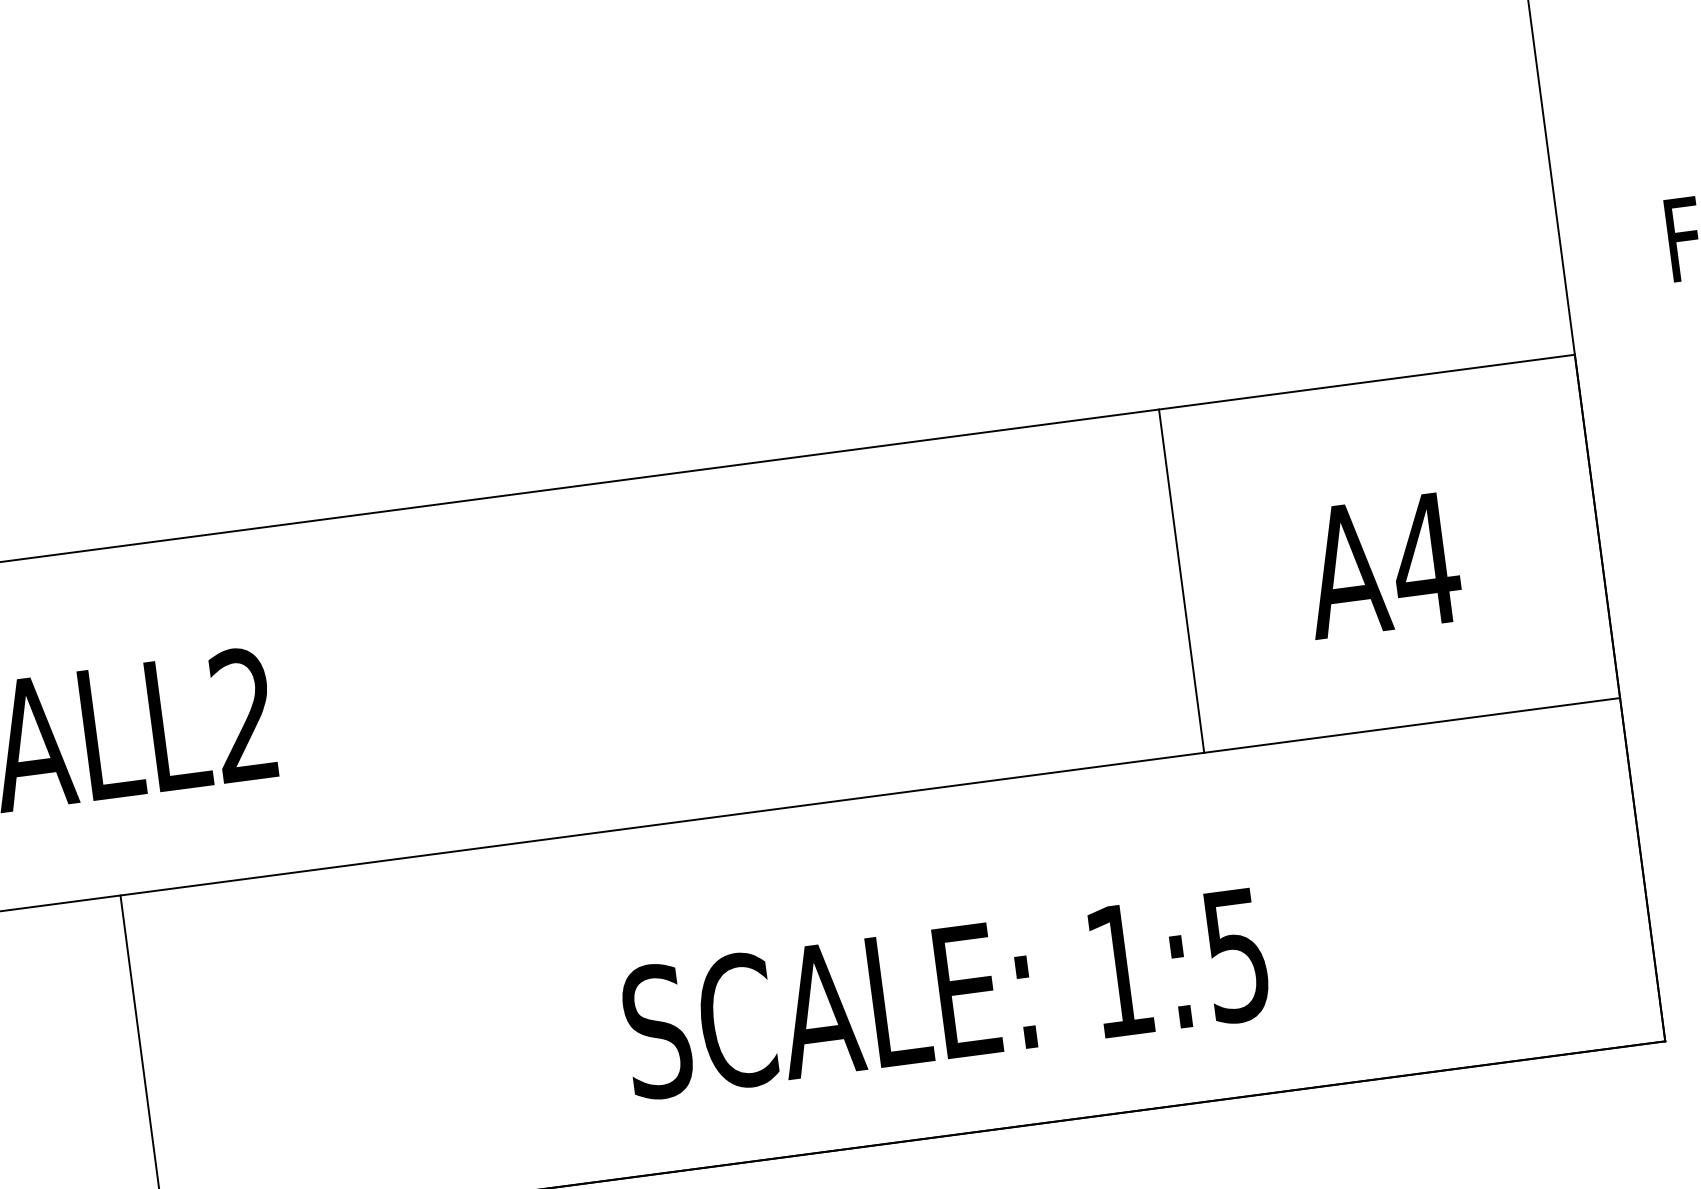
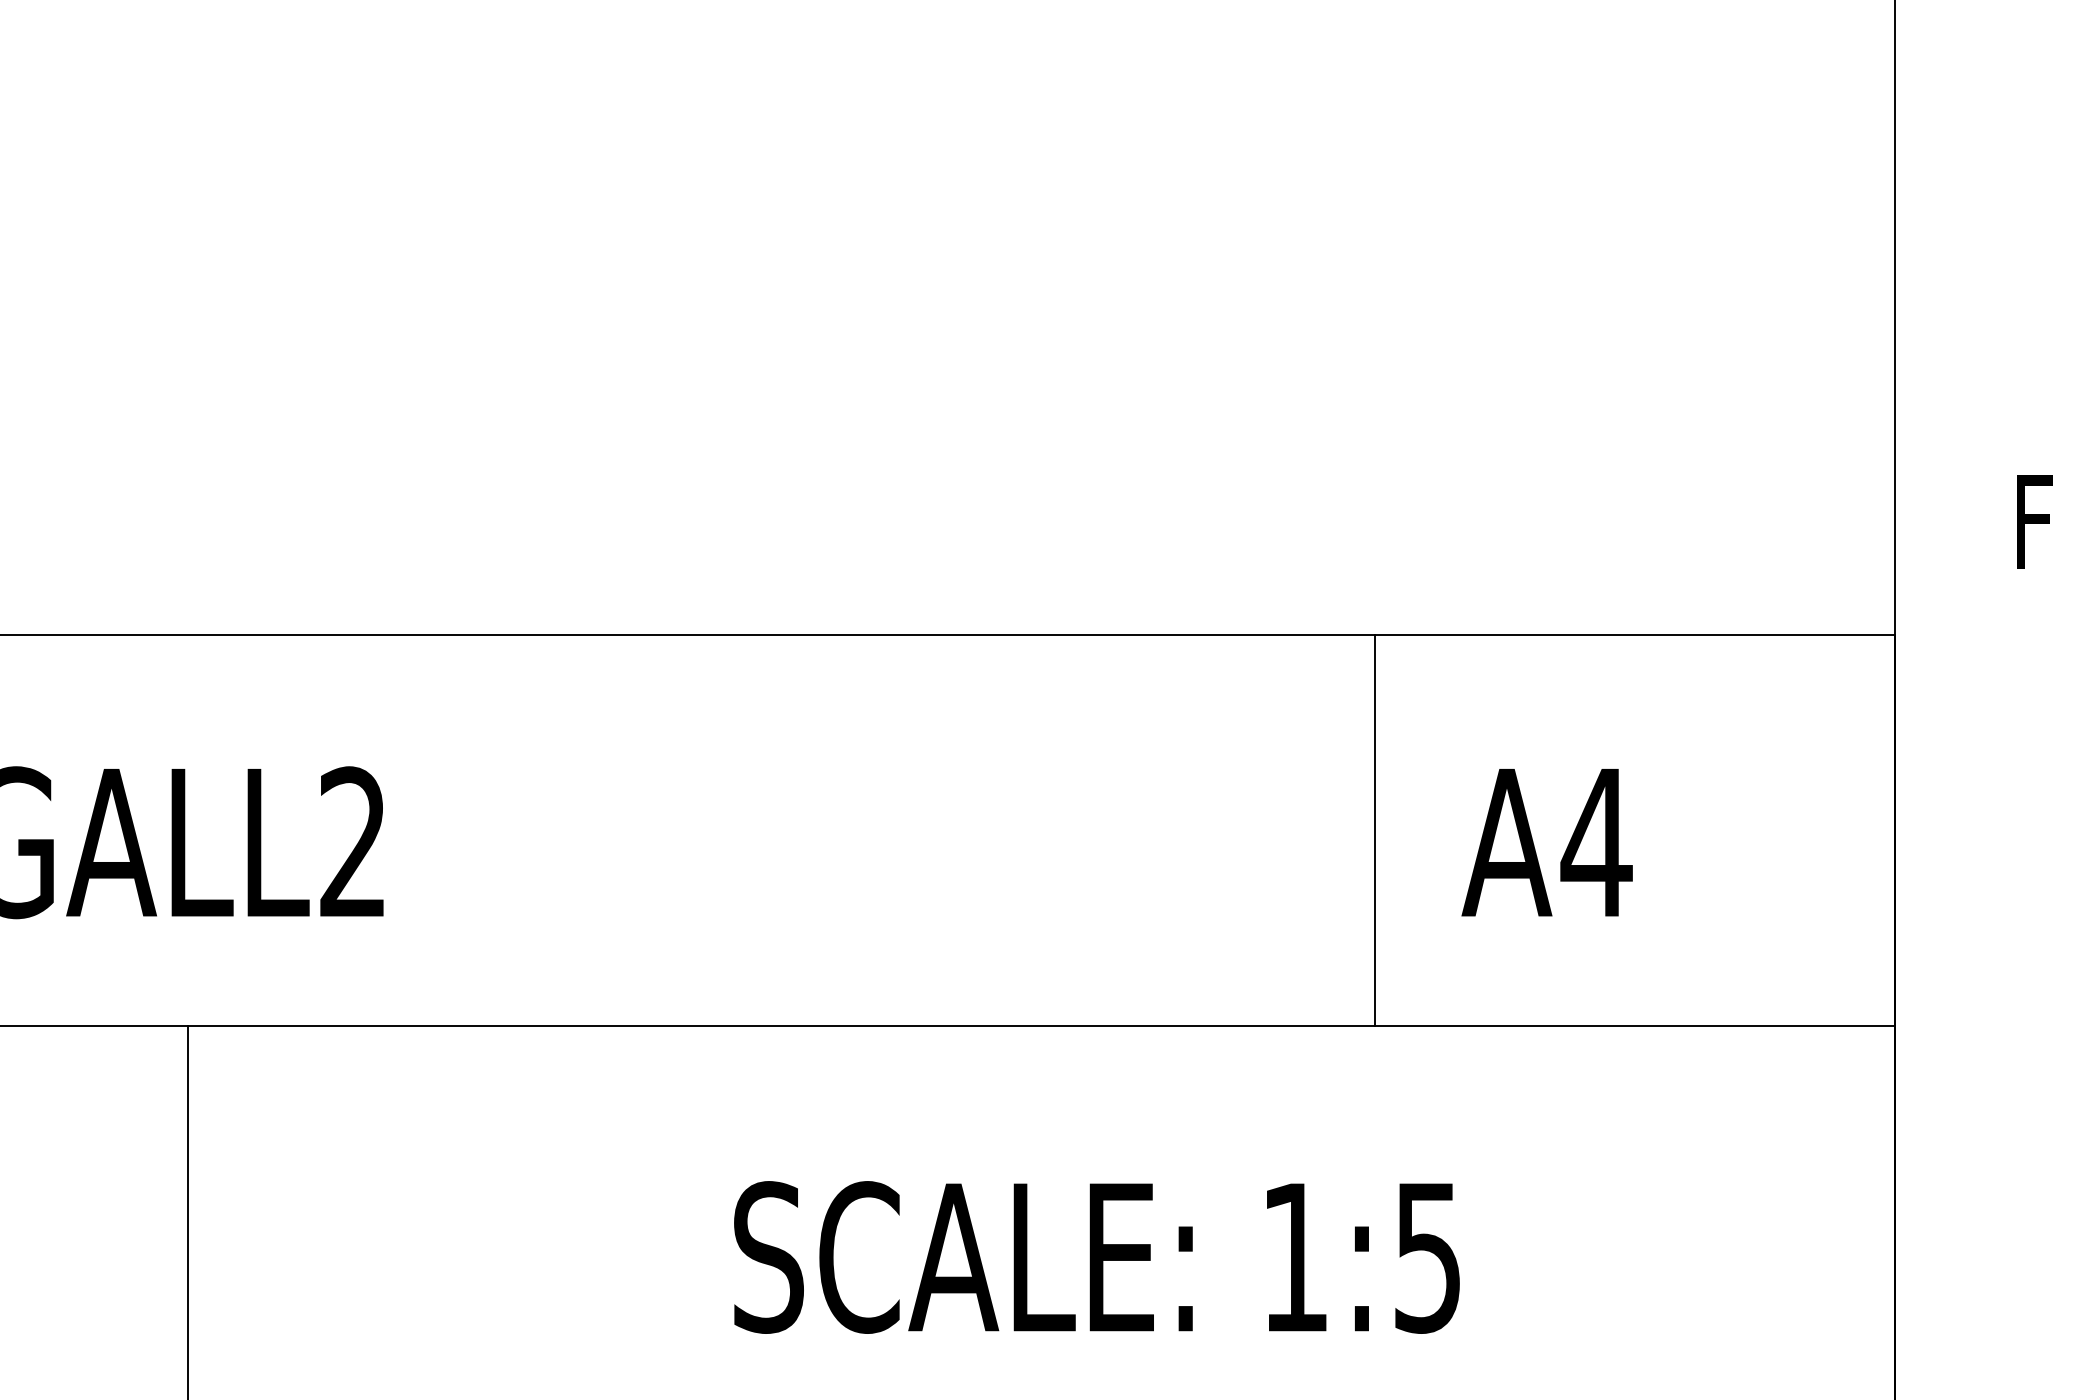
text: (1381, 565) -> (1546, 842), moved
line: (1181, 581) -> (1374, 830), moved

